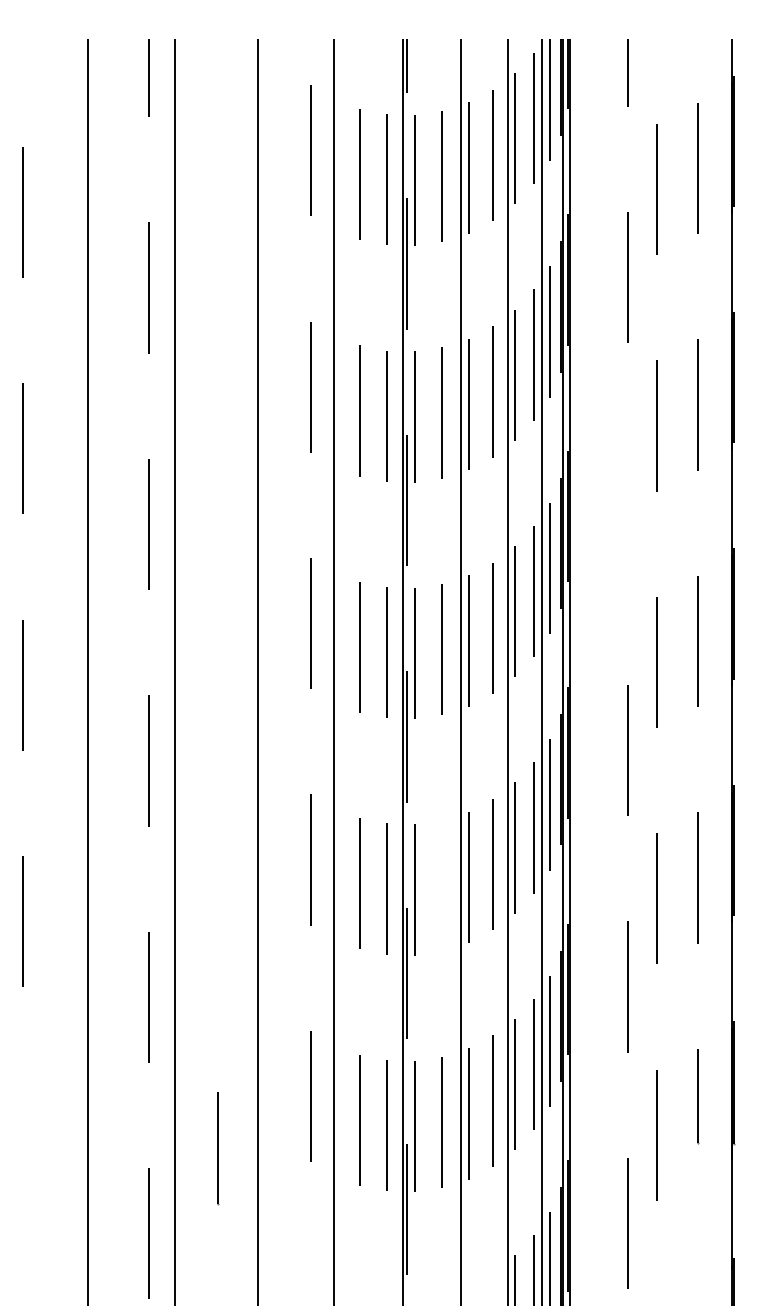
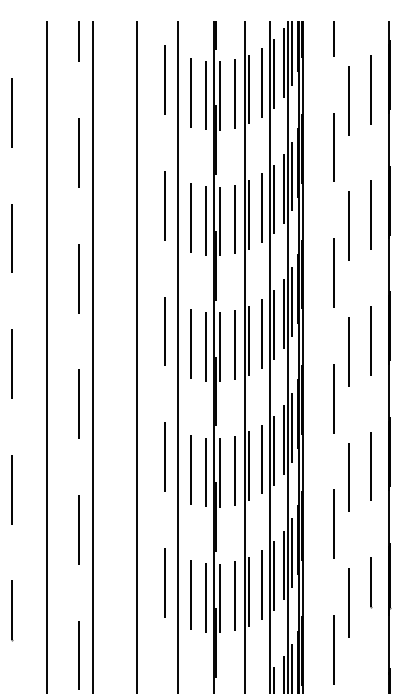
line: (627, 514) -> (333, 273), added
line: (441, 885) -> (234, 470), added
line: (219, 1148) -> (12, 610), moved

